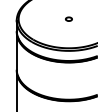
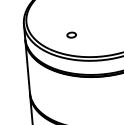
part: (68, 18) -> (70, 34), moved

